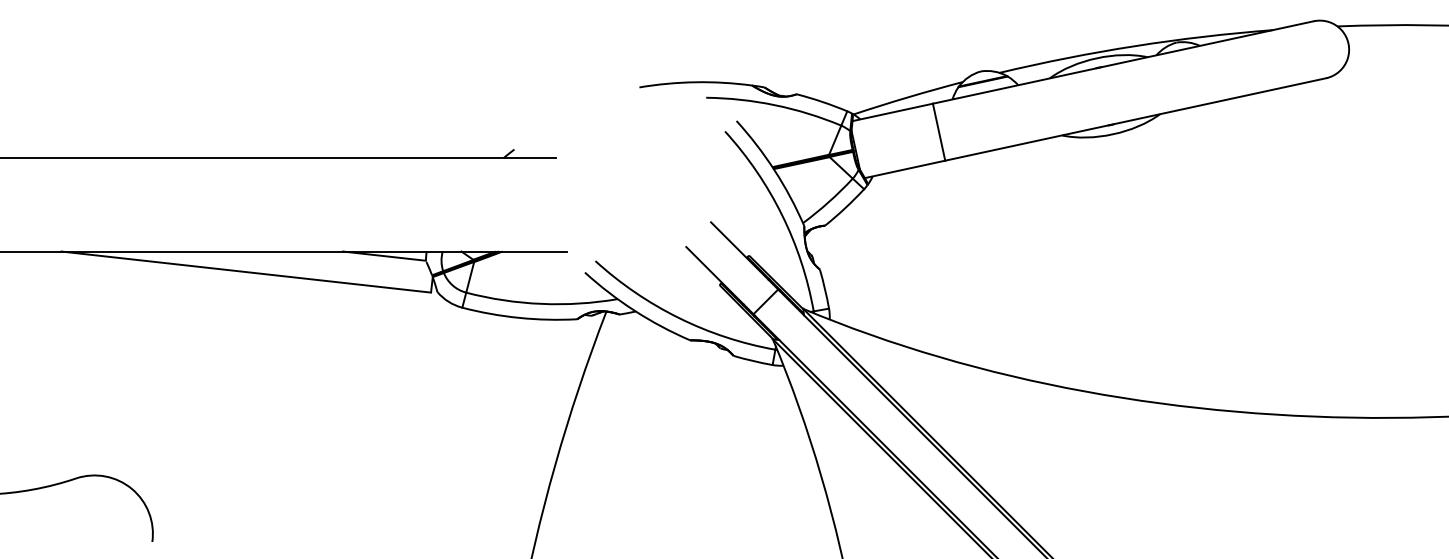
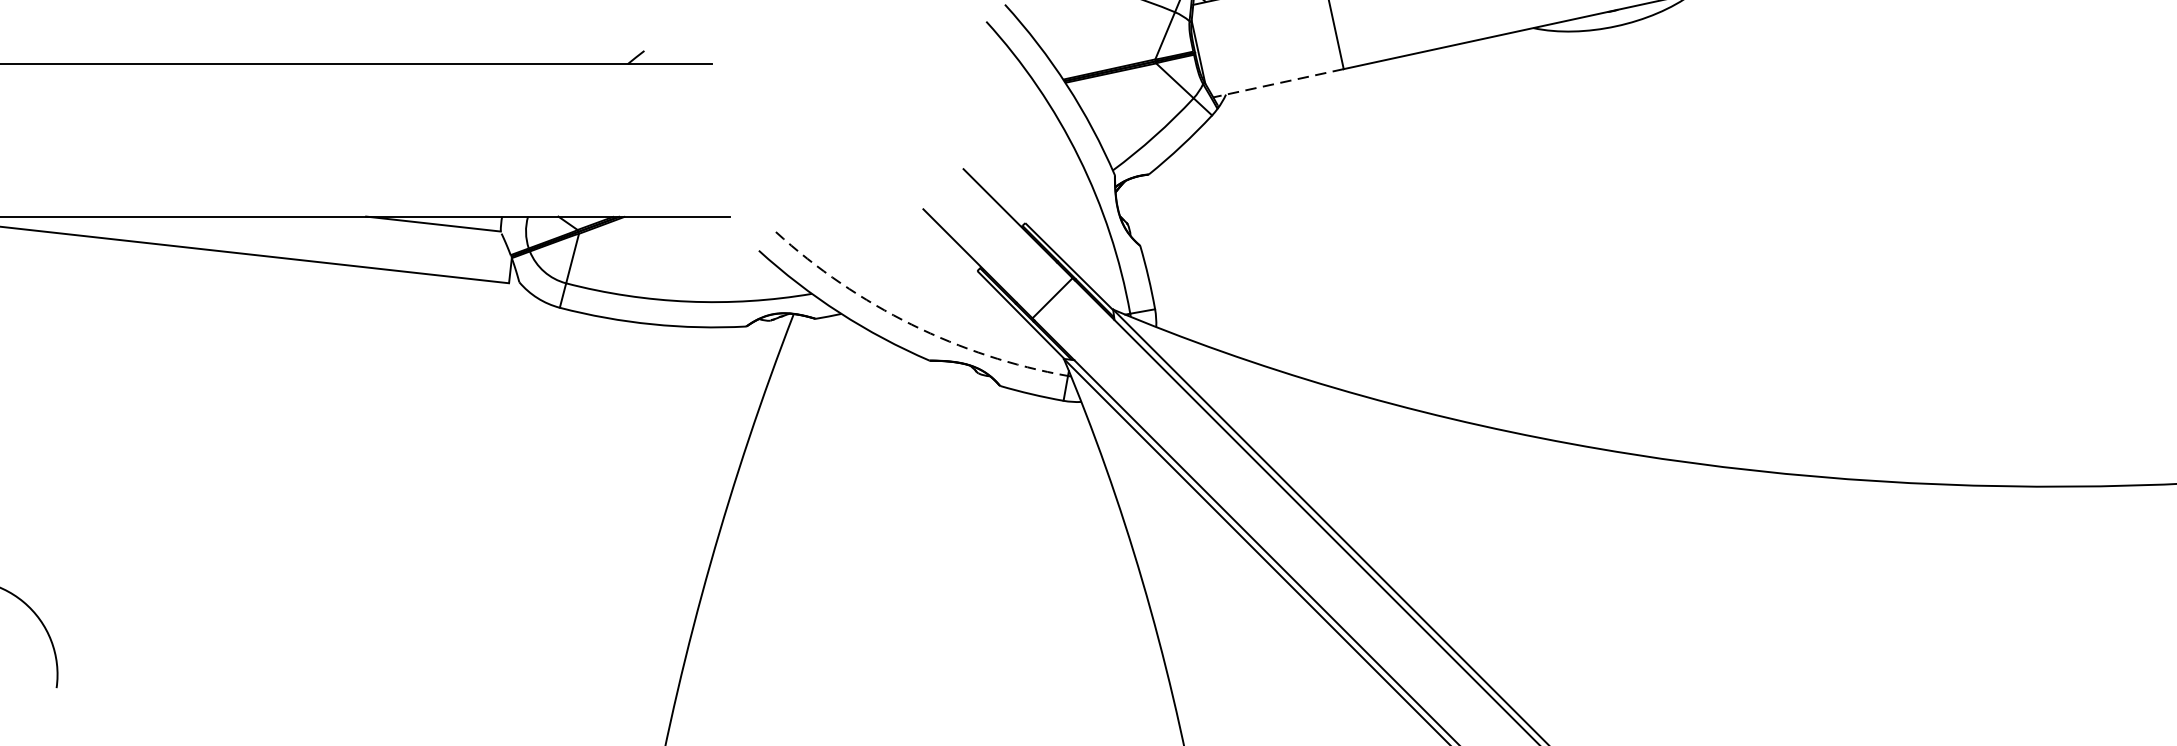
line: (904, 169) -> (1277, 83), solid -> dashed
arc: (679, 318) -> (912, 325), solid -> dashed

